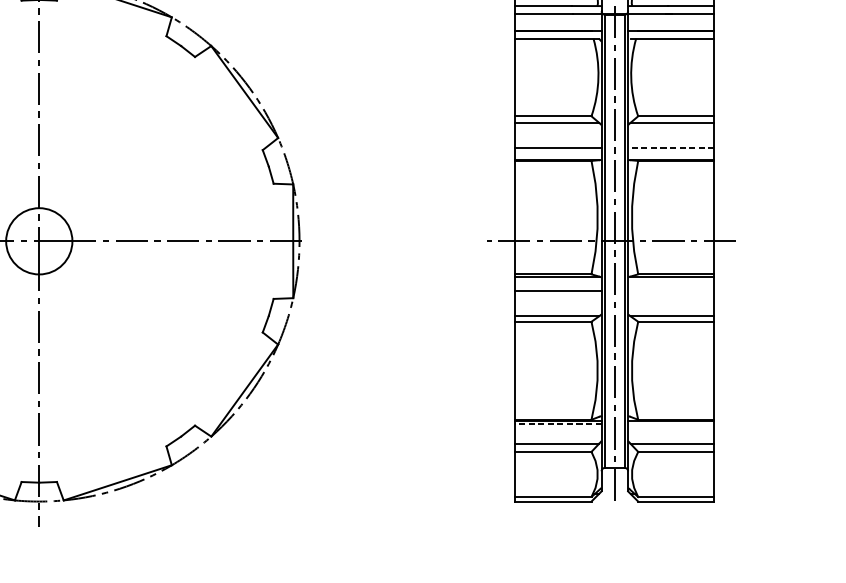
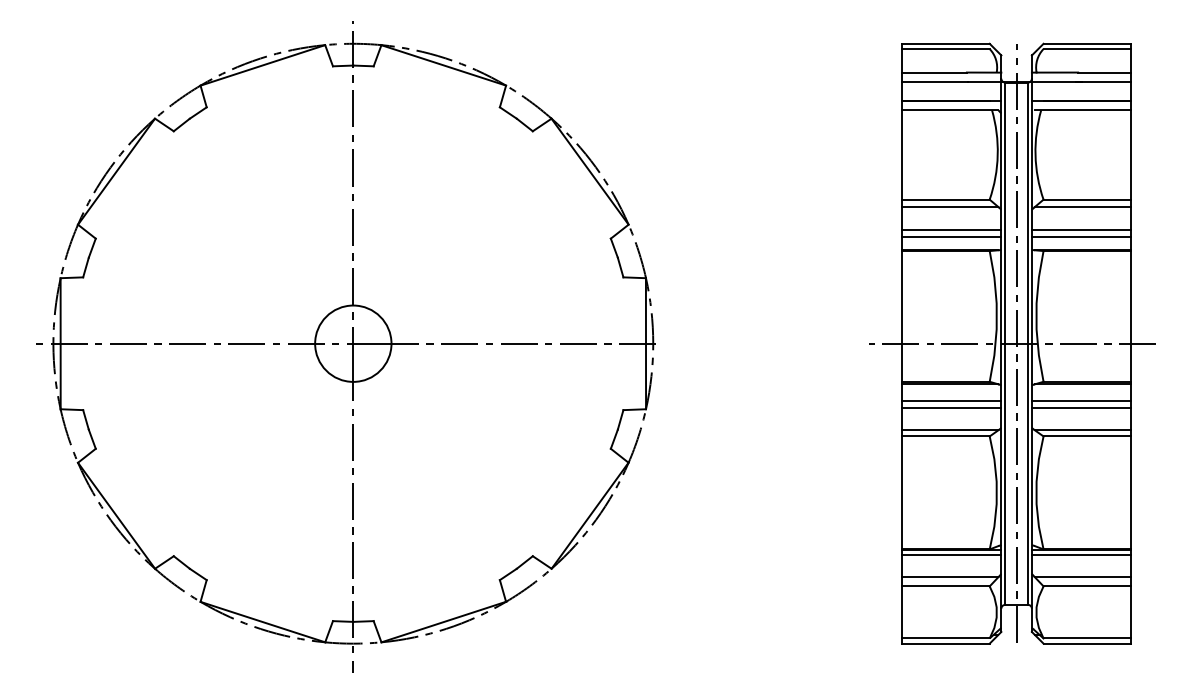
line: (558, 143) -> (951, 230), added
line: (671, 143) -> (1081, 230), added
line: (671, 148) -> (1081, 236), dashed -> solid
line: (671, 291) -> (1081, 401), added
line: (558, 296) -> (951, 407), added
line: (671, 296) -> (1081, 407), added
line: (558, 424) -> (951, 554), dashed -> solid
line: (671, 424) -> (1081, 554), added

